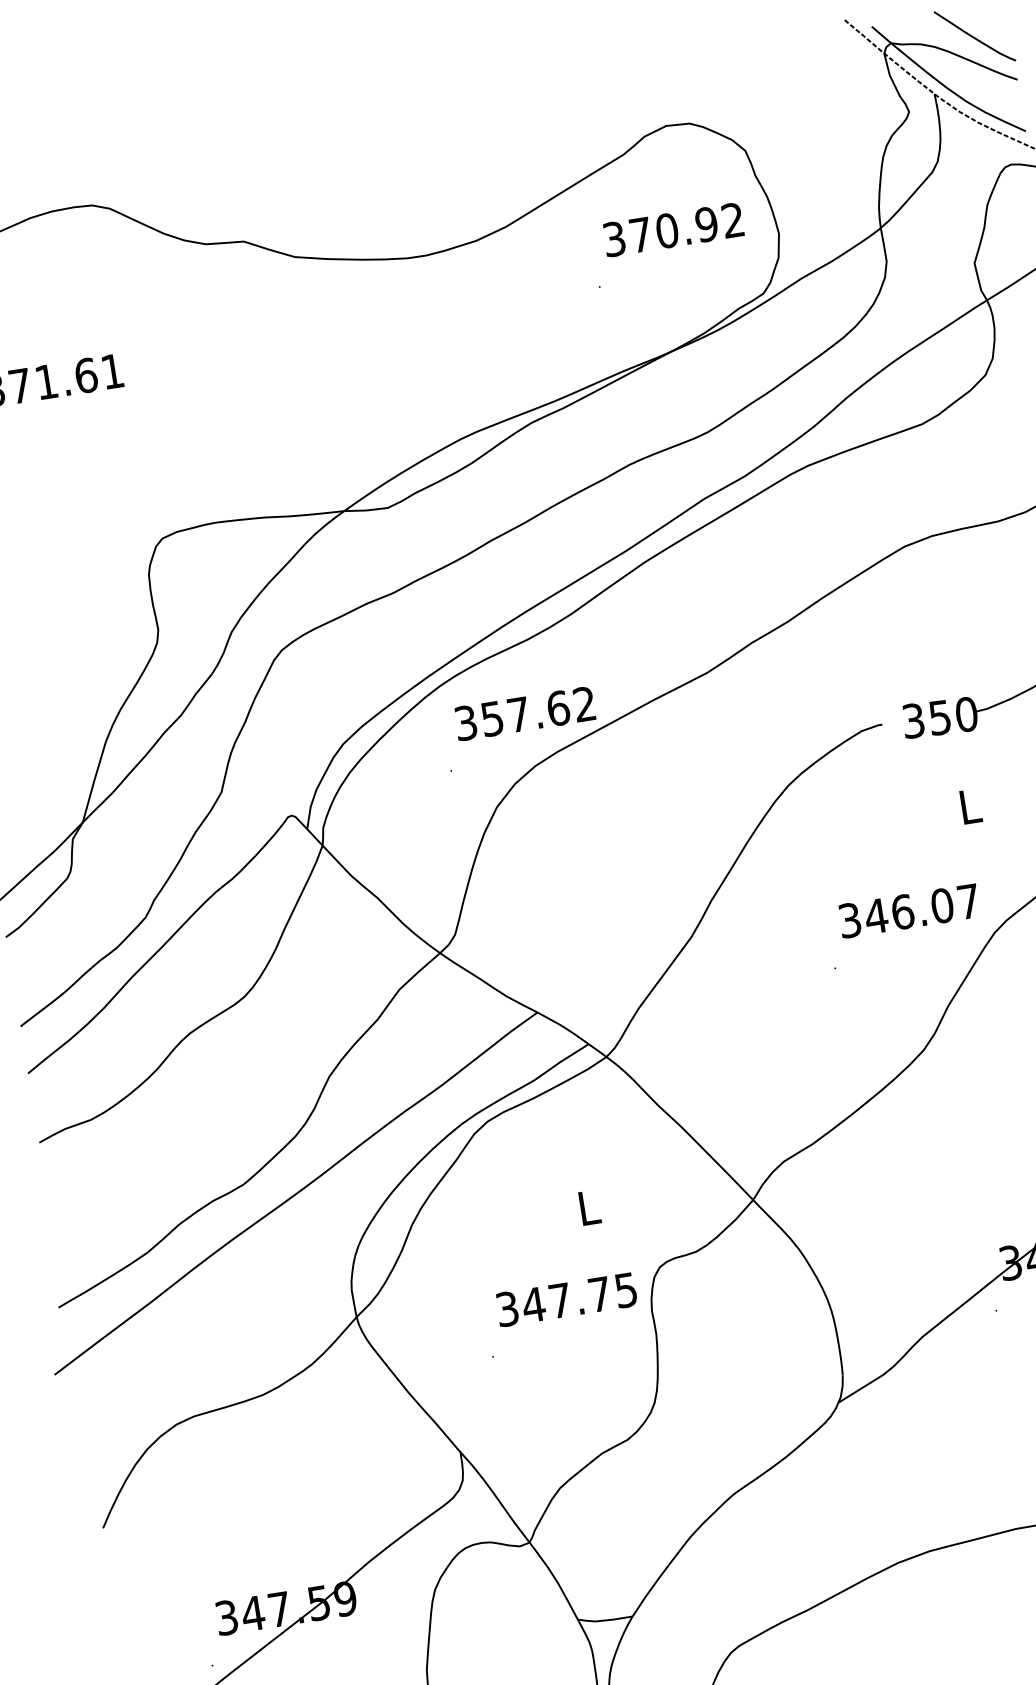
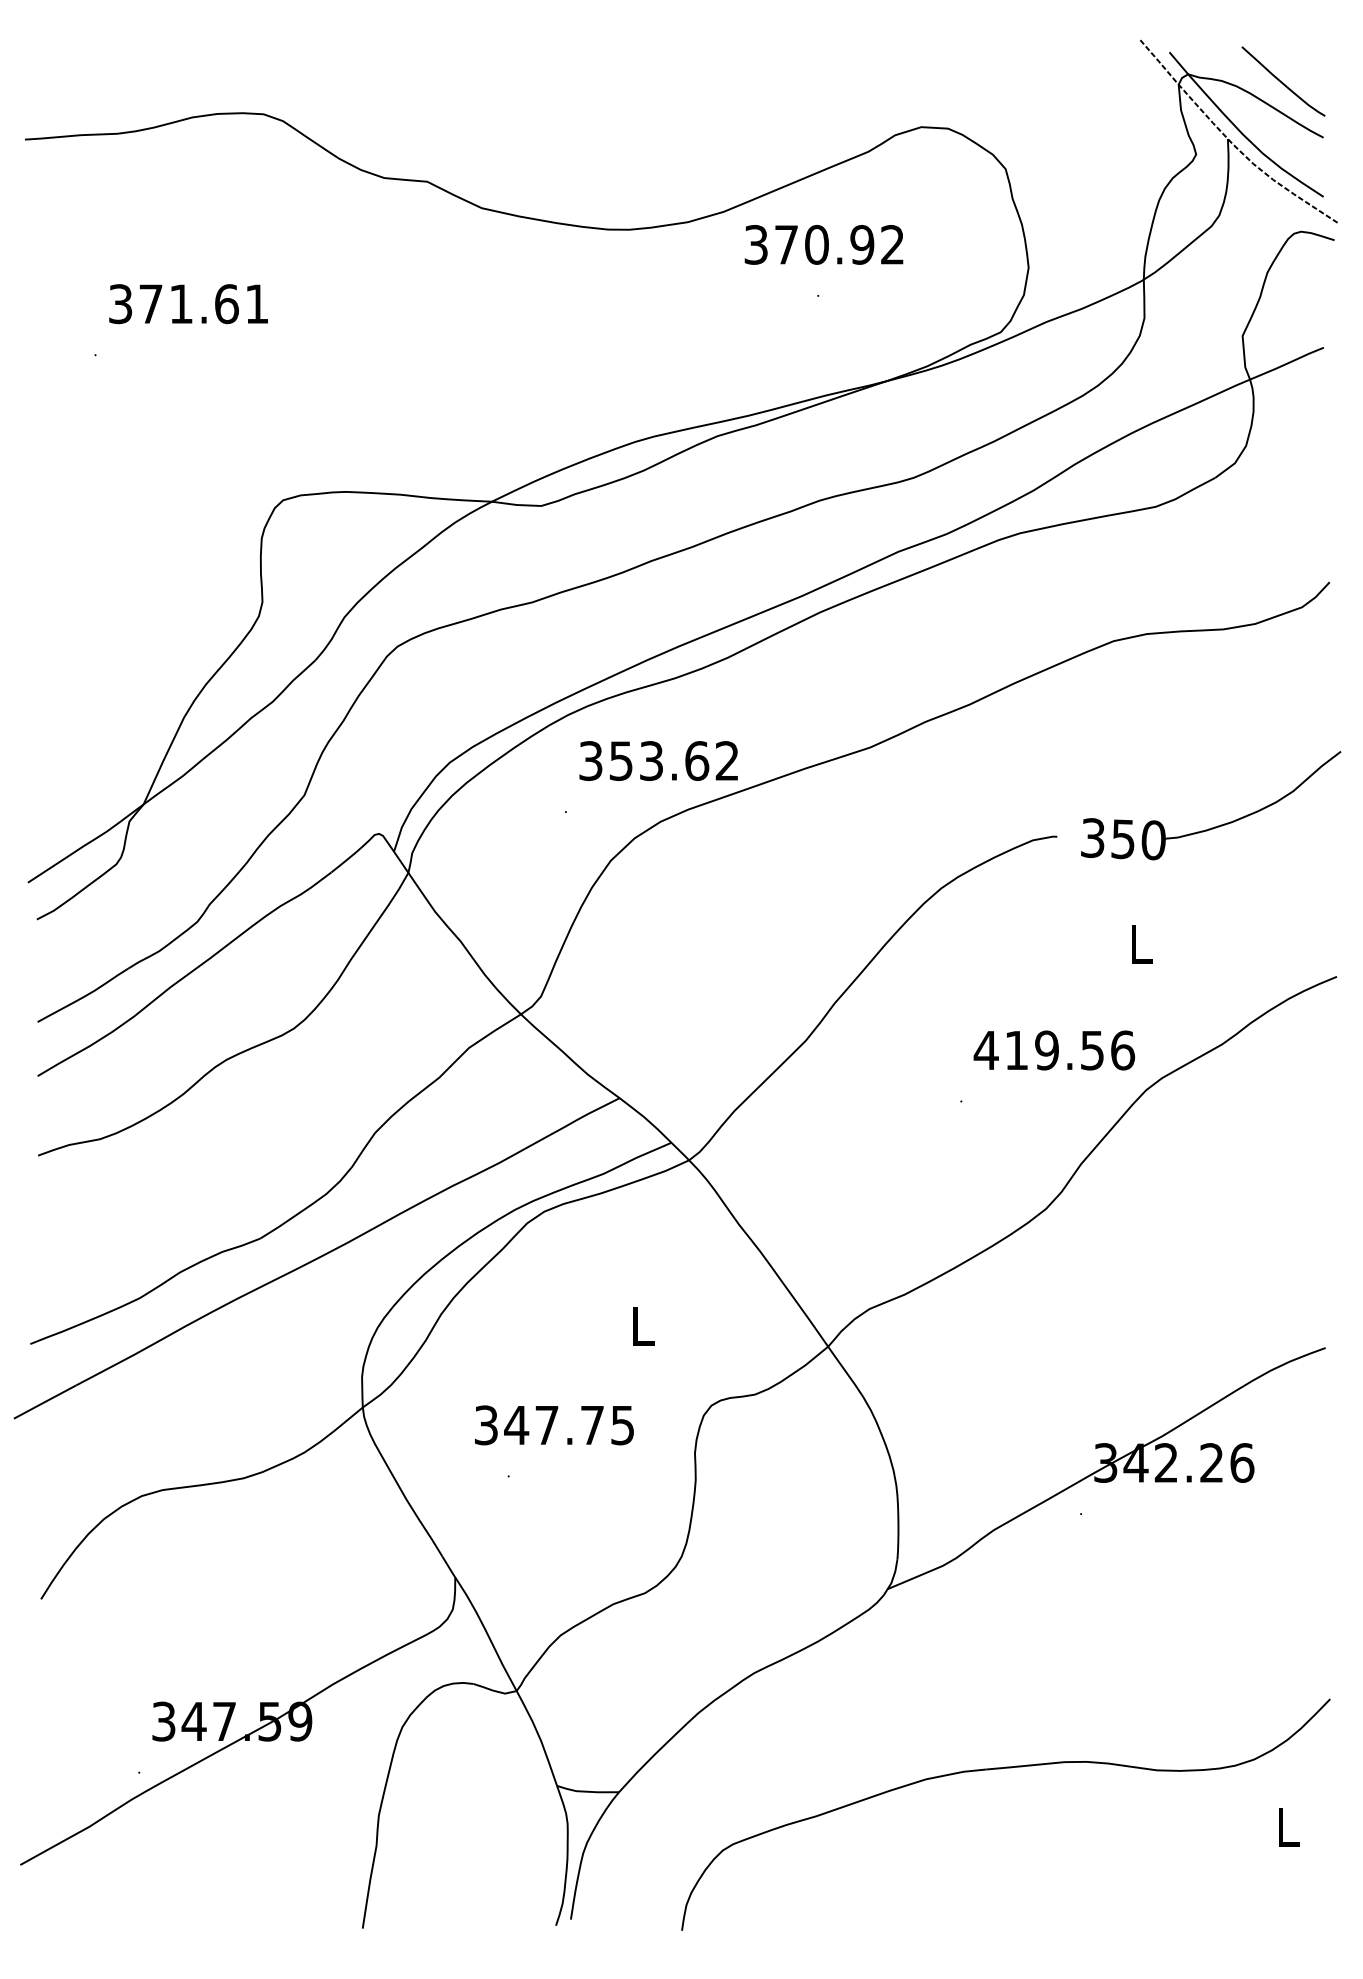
text: (672, 229) -> (823, 244), moved
text: (518, 714) -> (651, 760), 357.62 -> 353.62
text: (909, 911) -> (1054, 1050), 346.07 -> 419.56
text: (566, 1299) -> (554, 1425), moved

